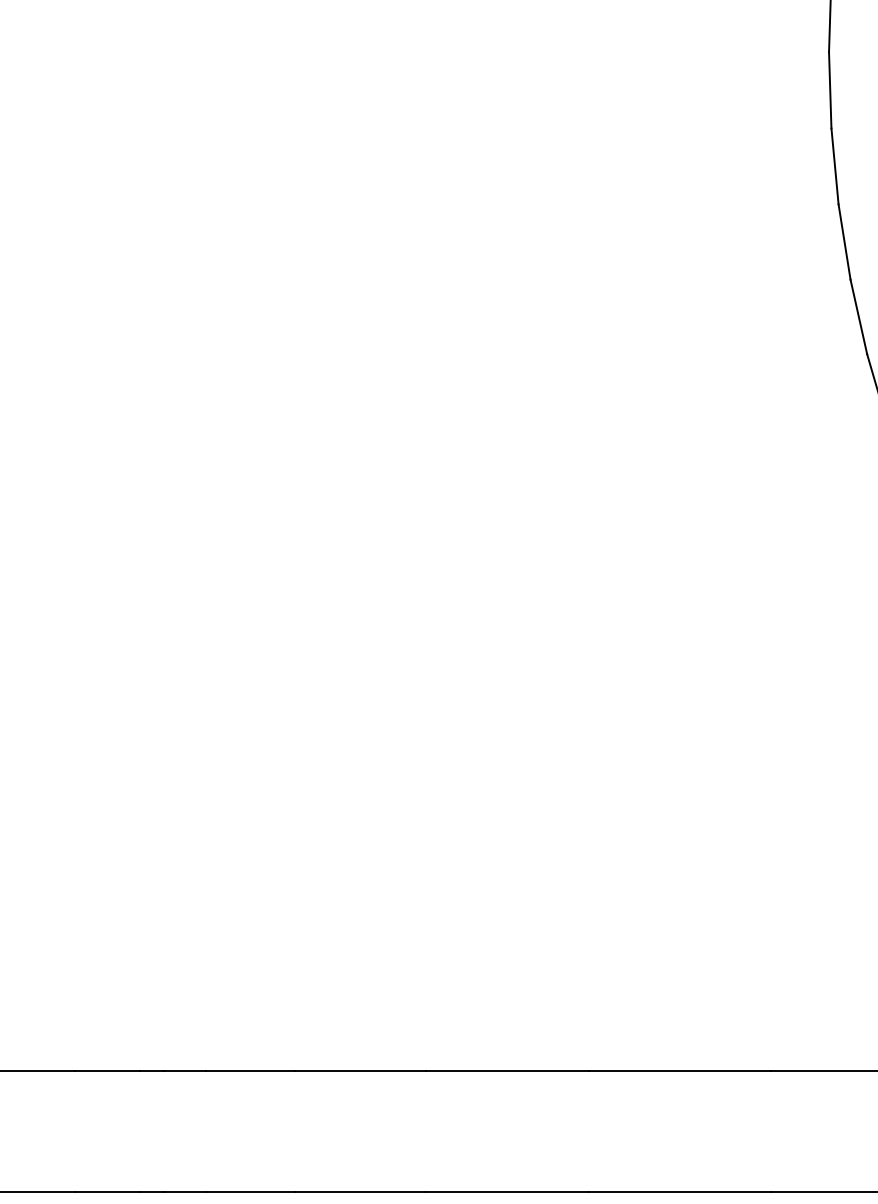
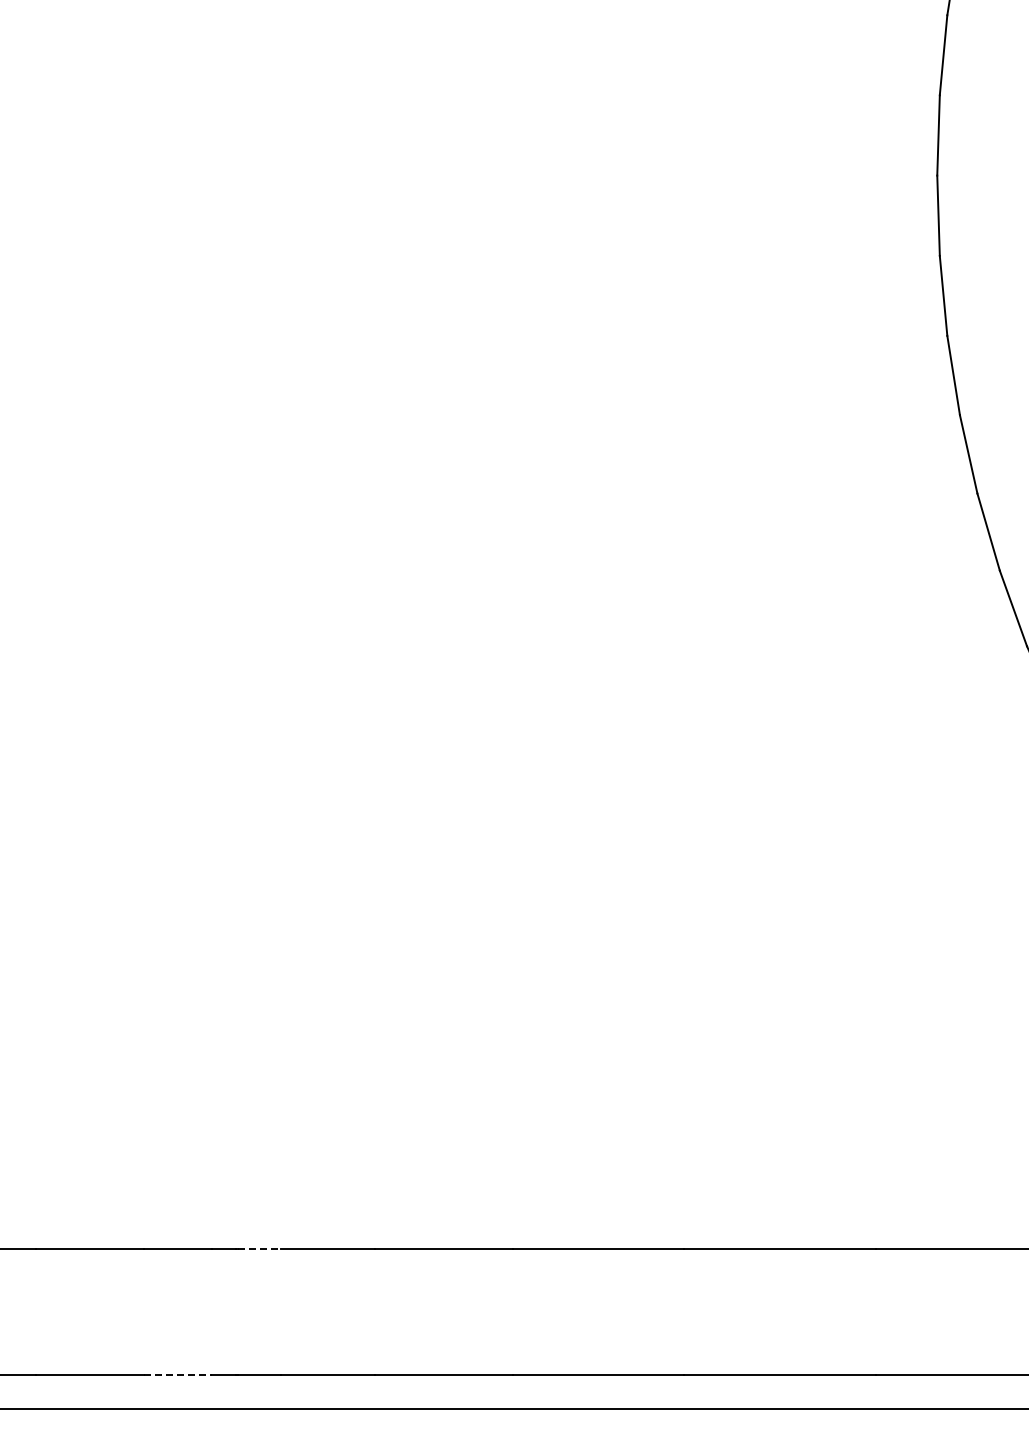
line: (185, 1071) -> (259, 1248), solid -> dashed
line: (108, 1192) -> (178, 1375), solid -> dashed

